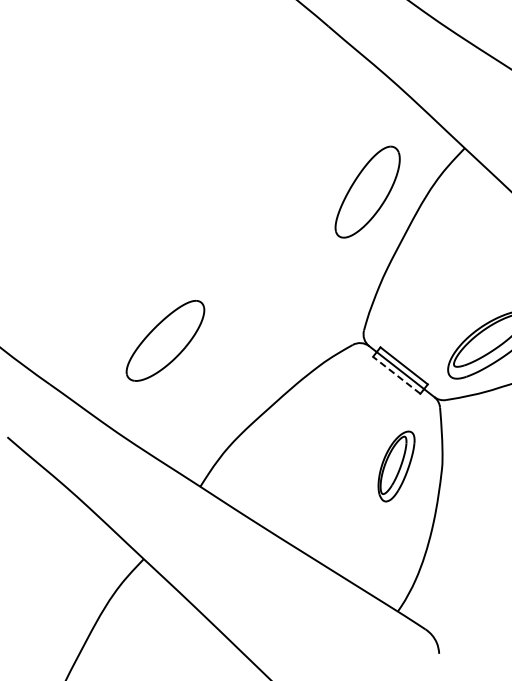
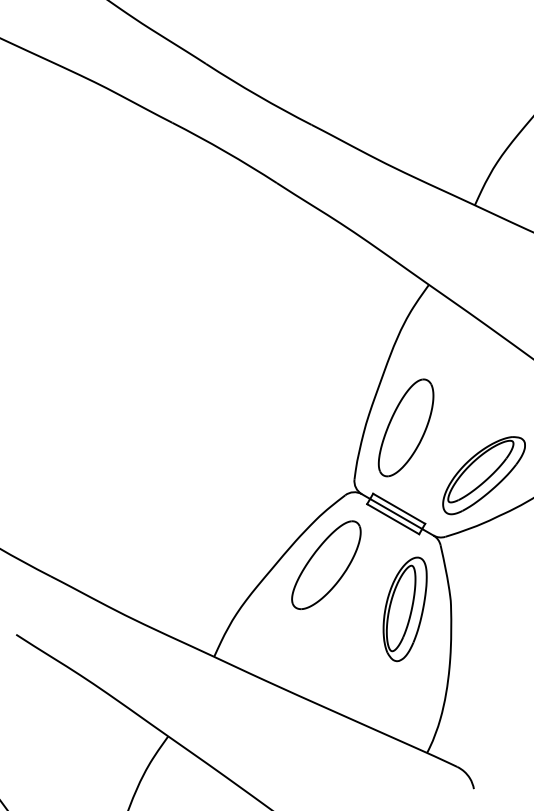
part: (367, 191) -> (405, 427), moved
part: (165, 340) -> (326, 564), moved
line: (396, 374) -> (392, 518), dashed -> solid
part: (395, 466) -> (404, 609), size x1.43

